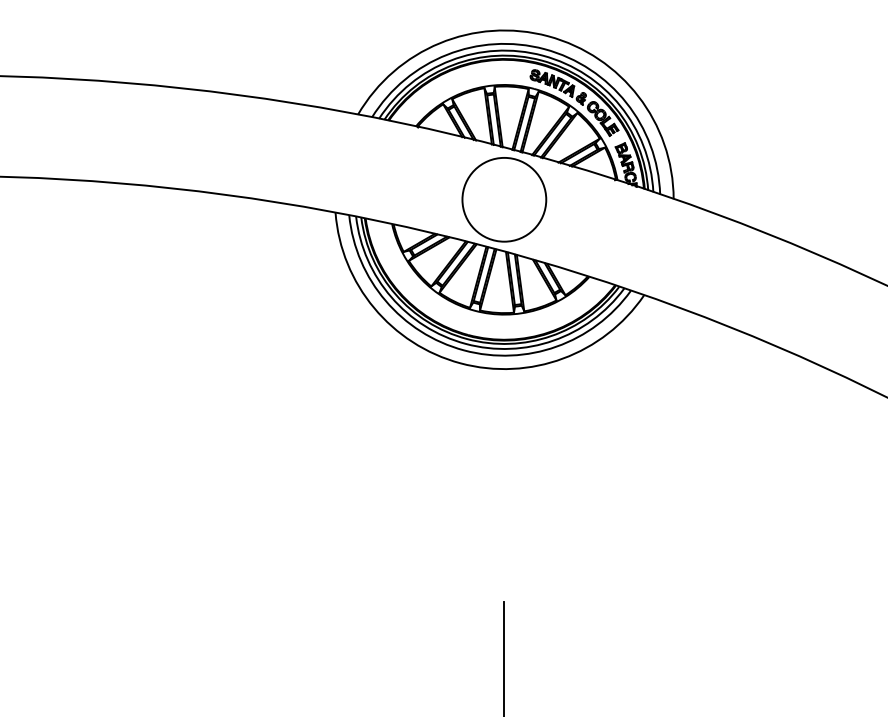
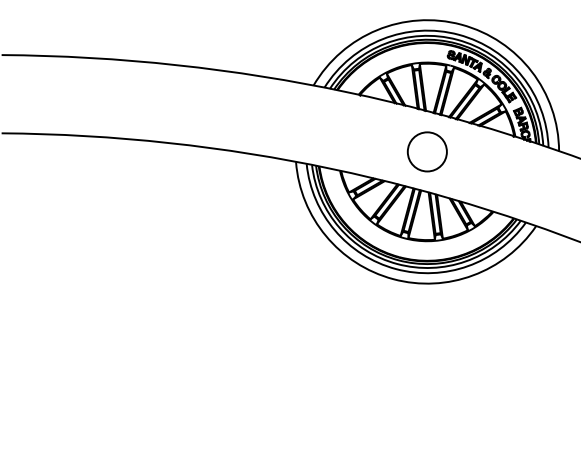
circle: (504, 199) -> (427, 151), size x0.6

